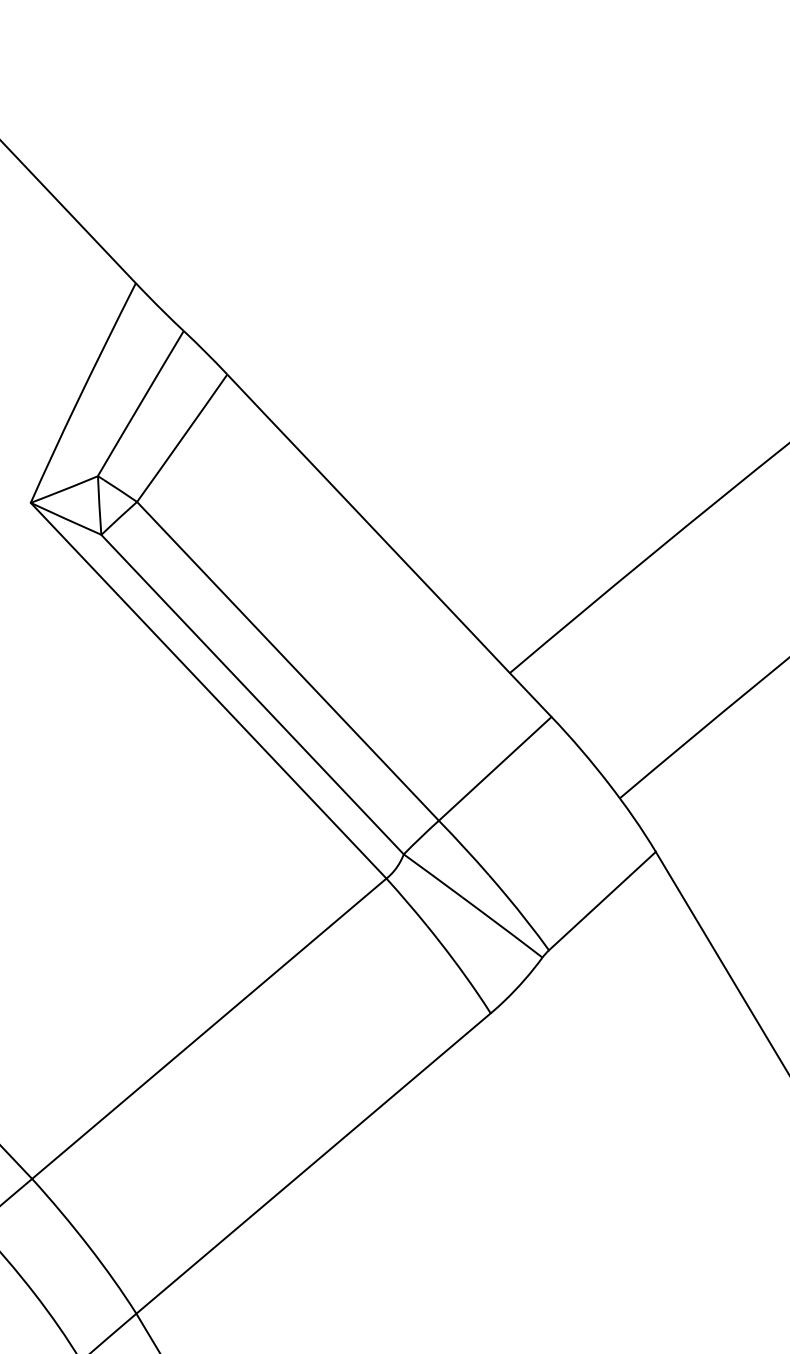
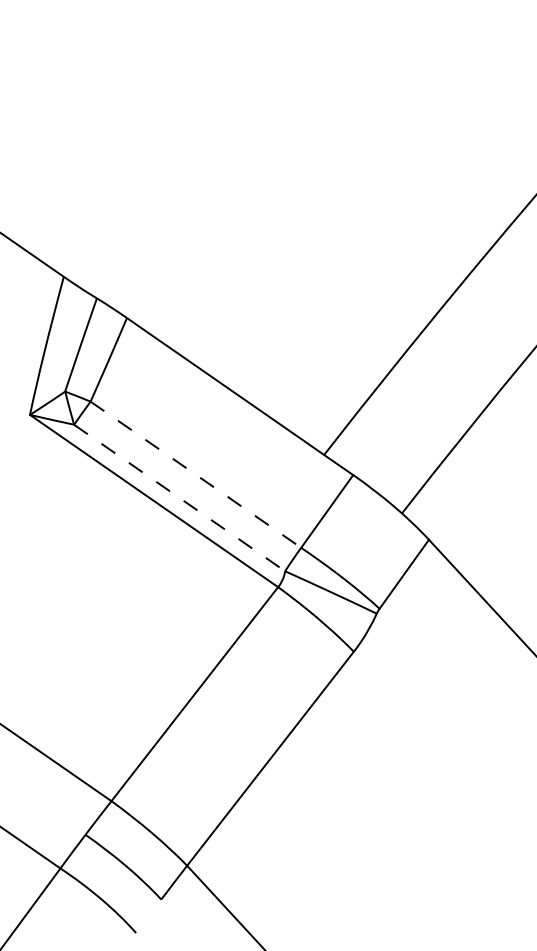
line: (288, 662) -> (196, 475), solid -> dashed
line: (253, 695) -> (180, 498), solid -> dashed

